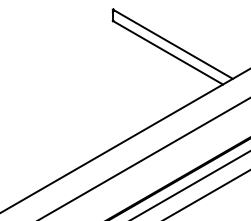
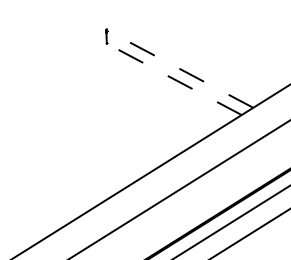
line: (172, 44) -> (179, 69), solid -> dashed
line: (167, 52) -> (173, 79), solid -> dashed

